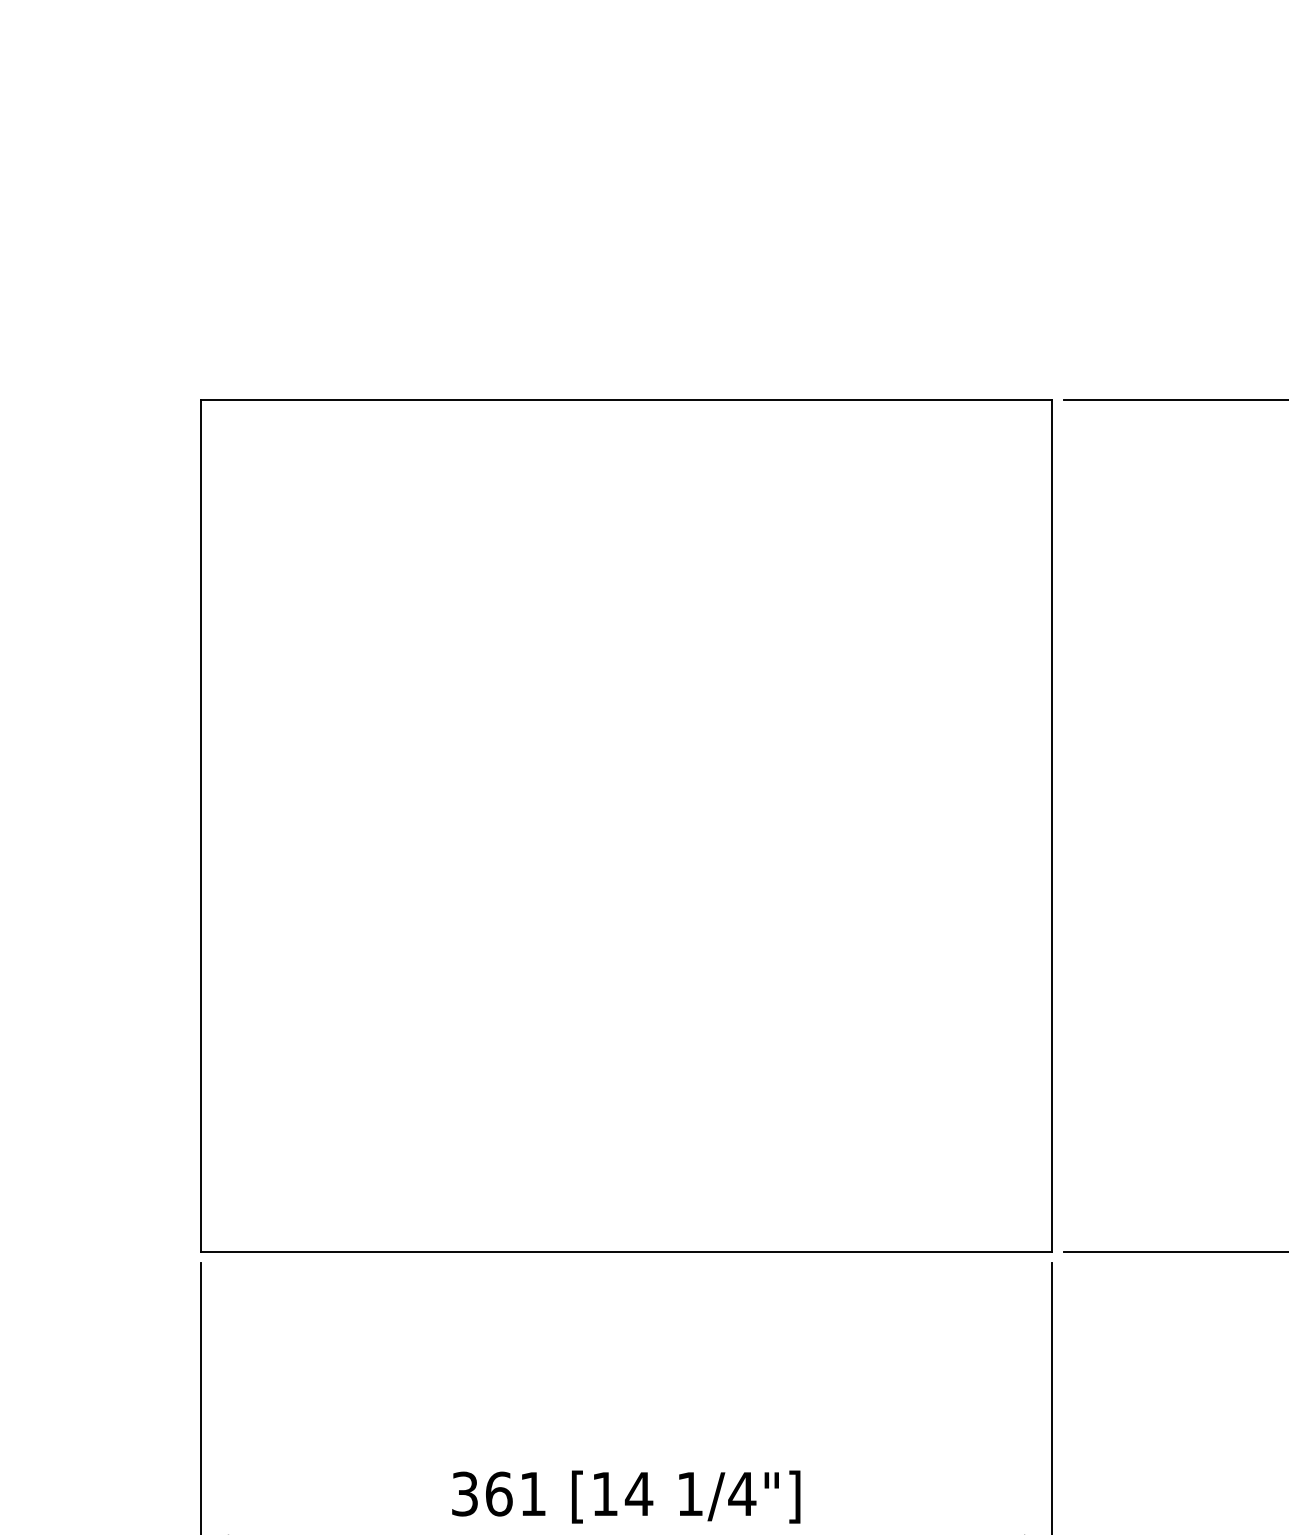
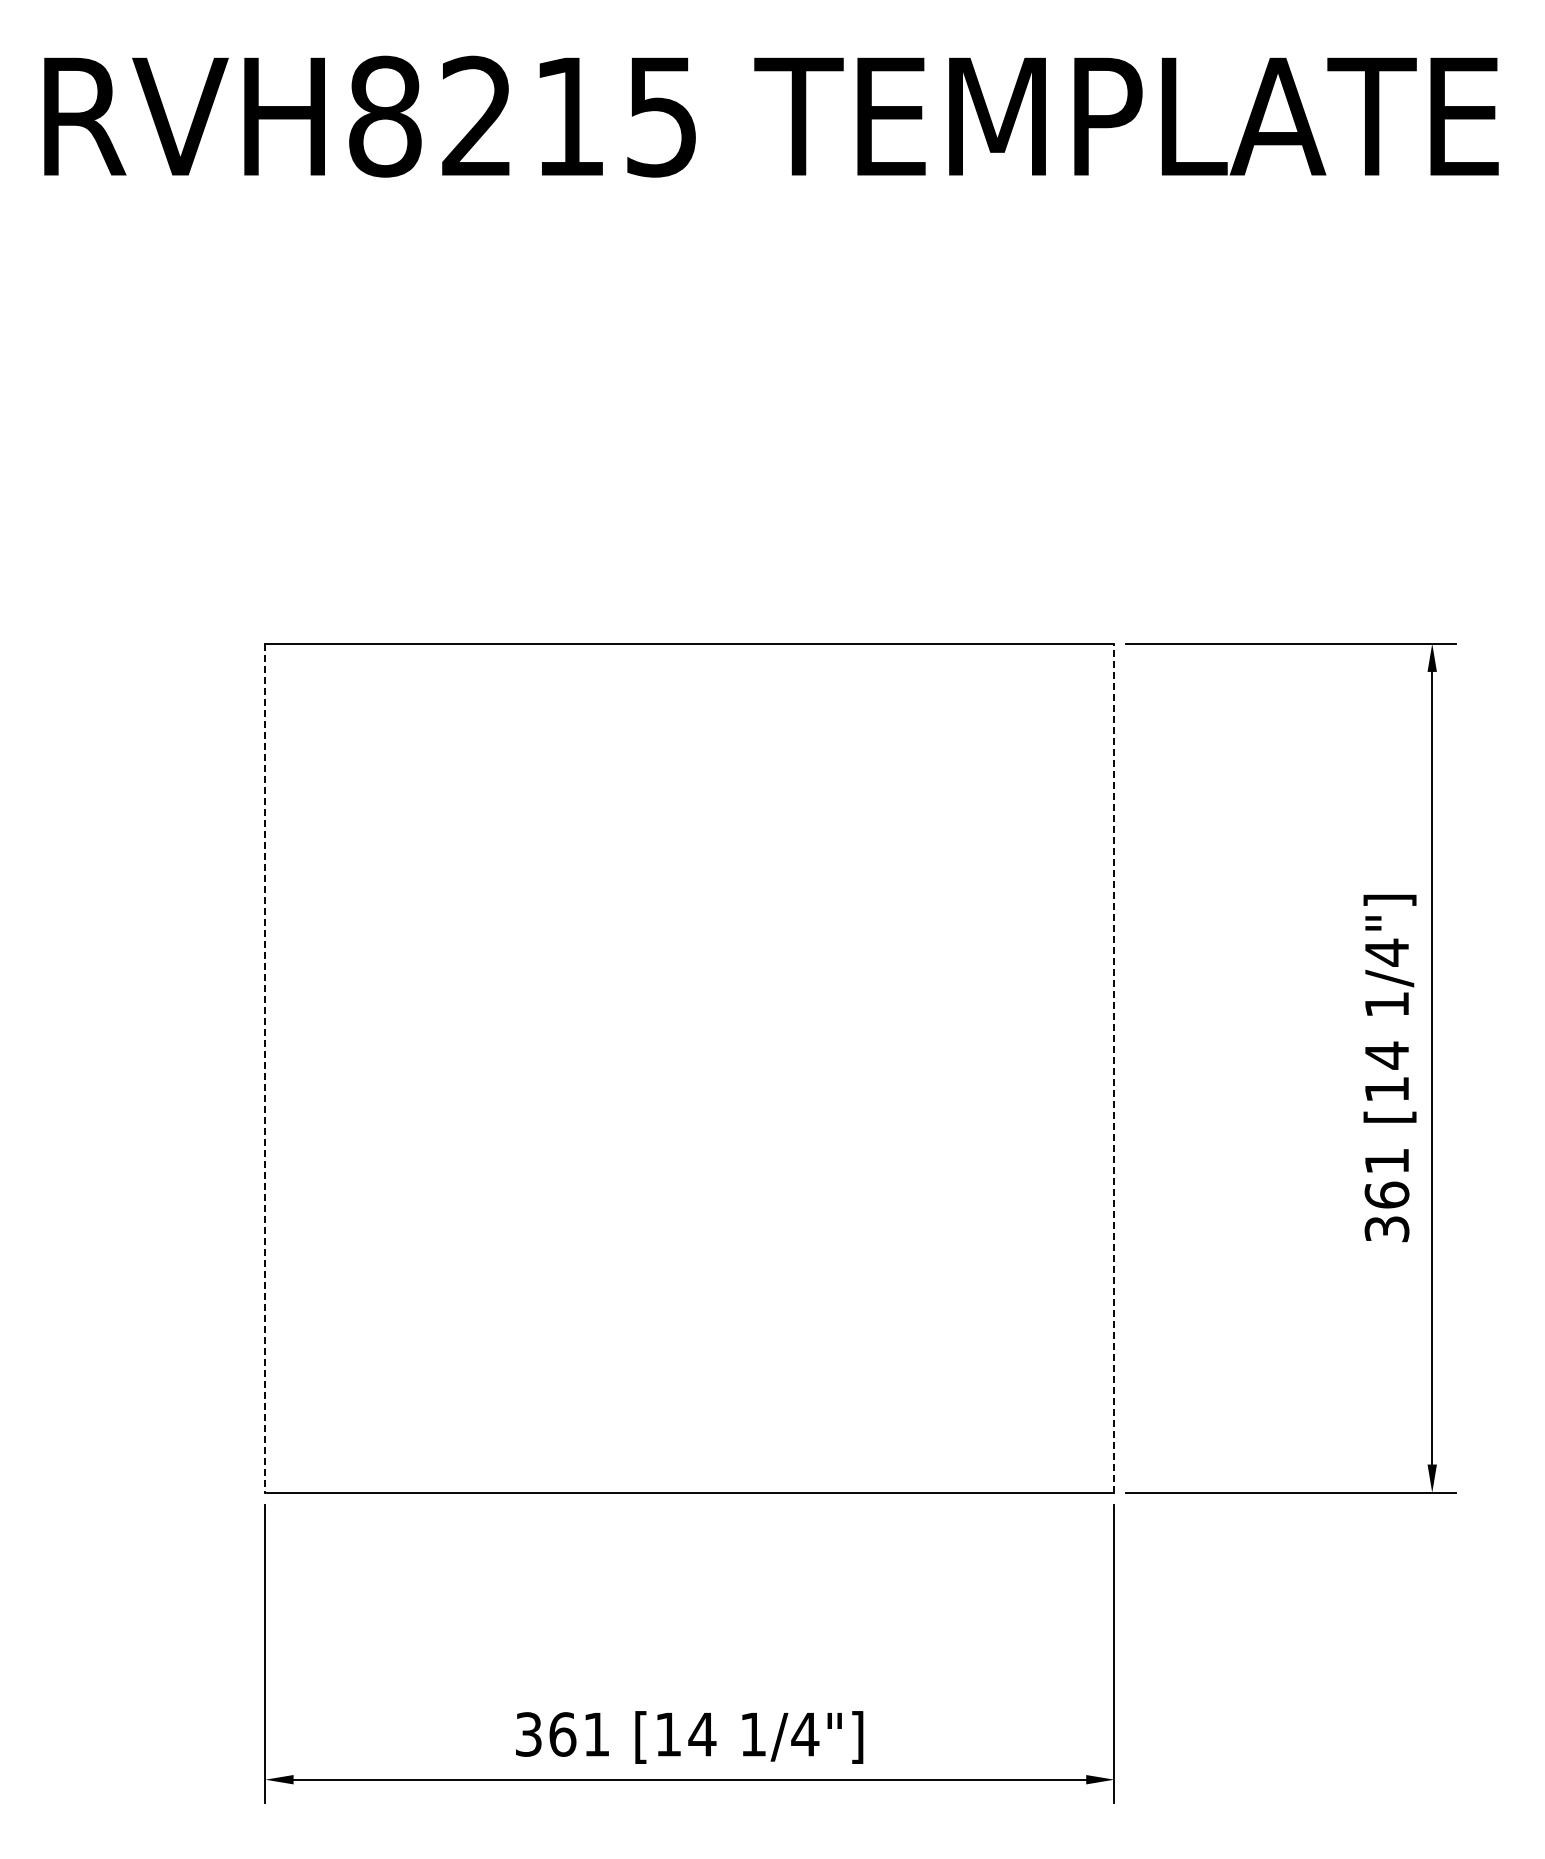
line: (200, 826) -> (265, 1068), solid -> dashed
line: (1052, 826) -> (1114, 1068), solid -> dashed

